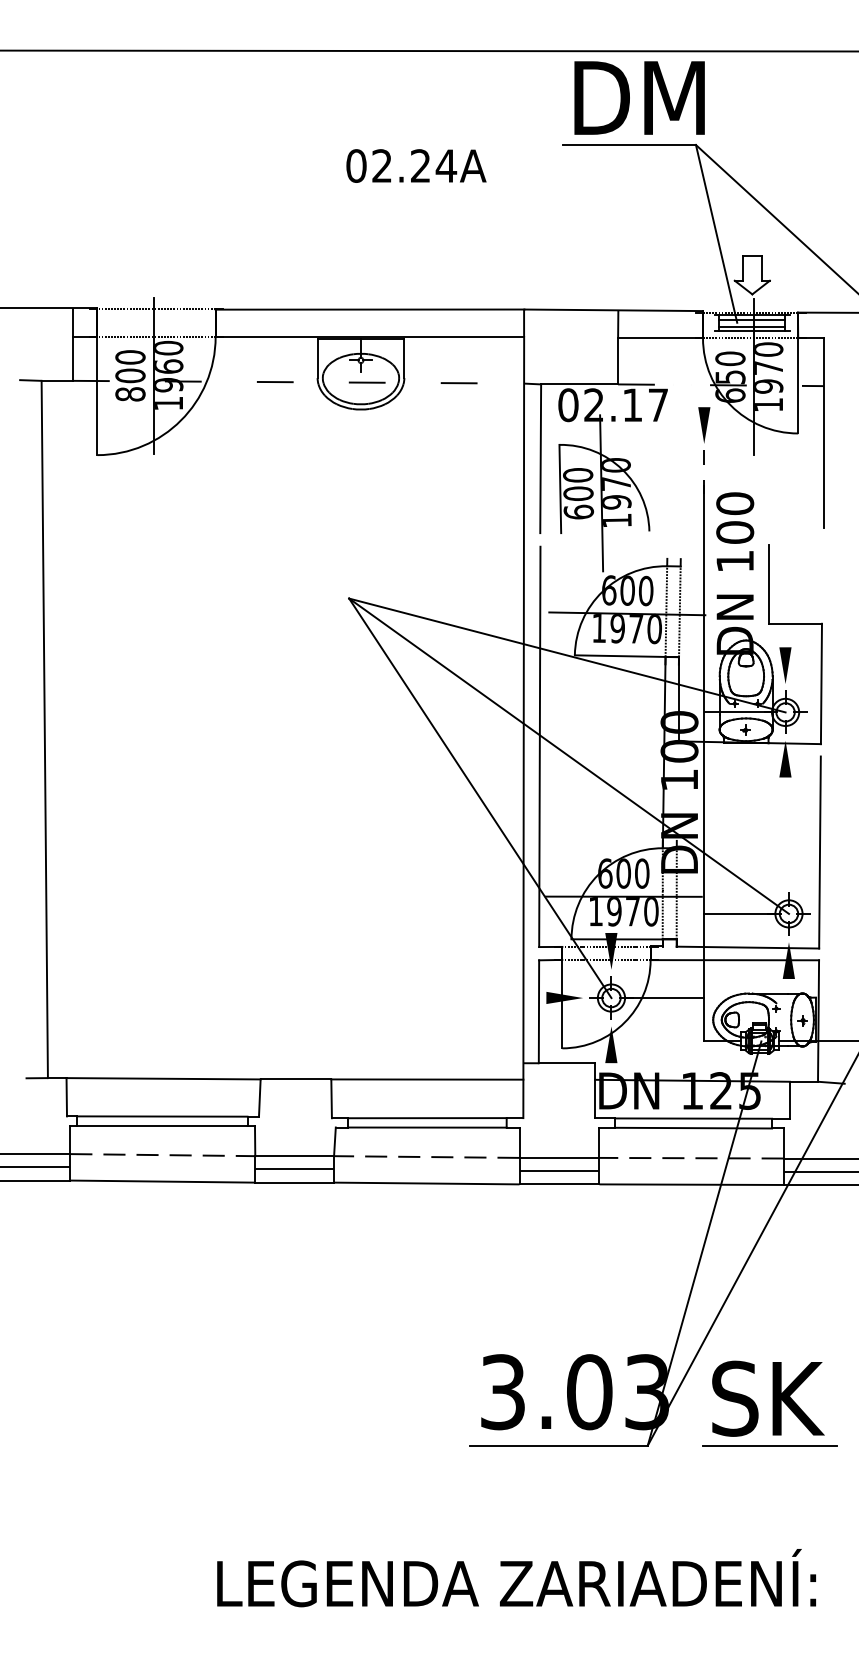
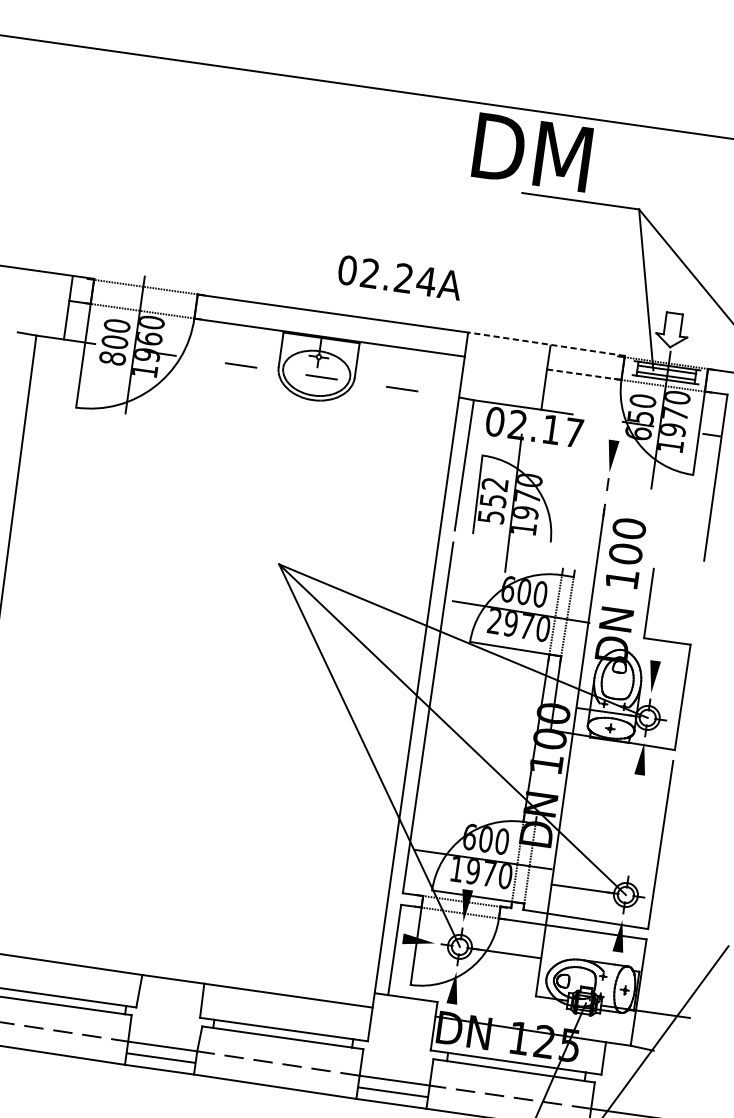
text: (639, 97) -> (532, 151), moved
text: (416, 165) -> (400, 277), moved
line: (613, 310) -> (546, 344), solid -> dashed
line: (661, 338) -> (585, 374), solid -> dashed
text: (578, 493) -> (493, 500), 600 -> 552
text: (598, 628) -> (494, 621), 1970 -> 2970

